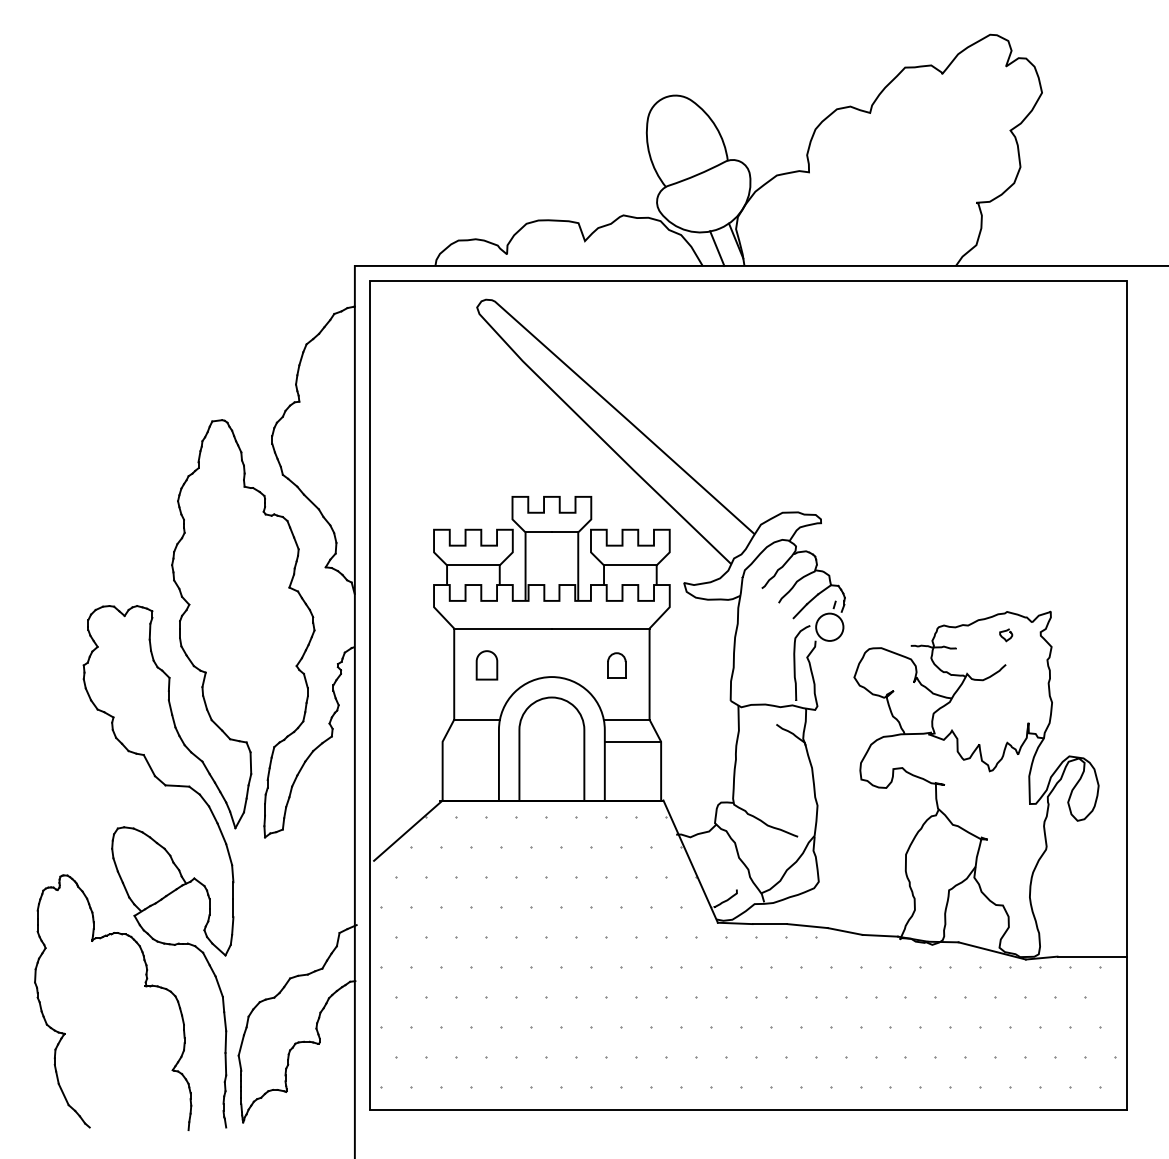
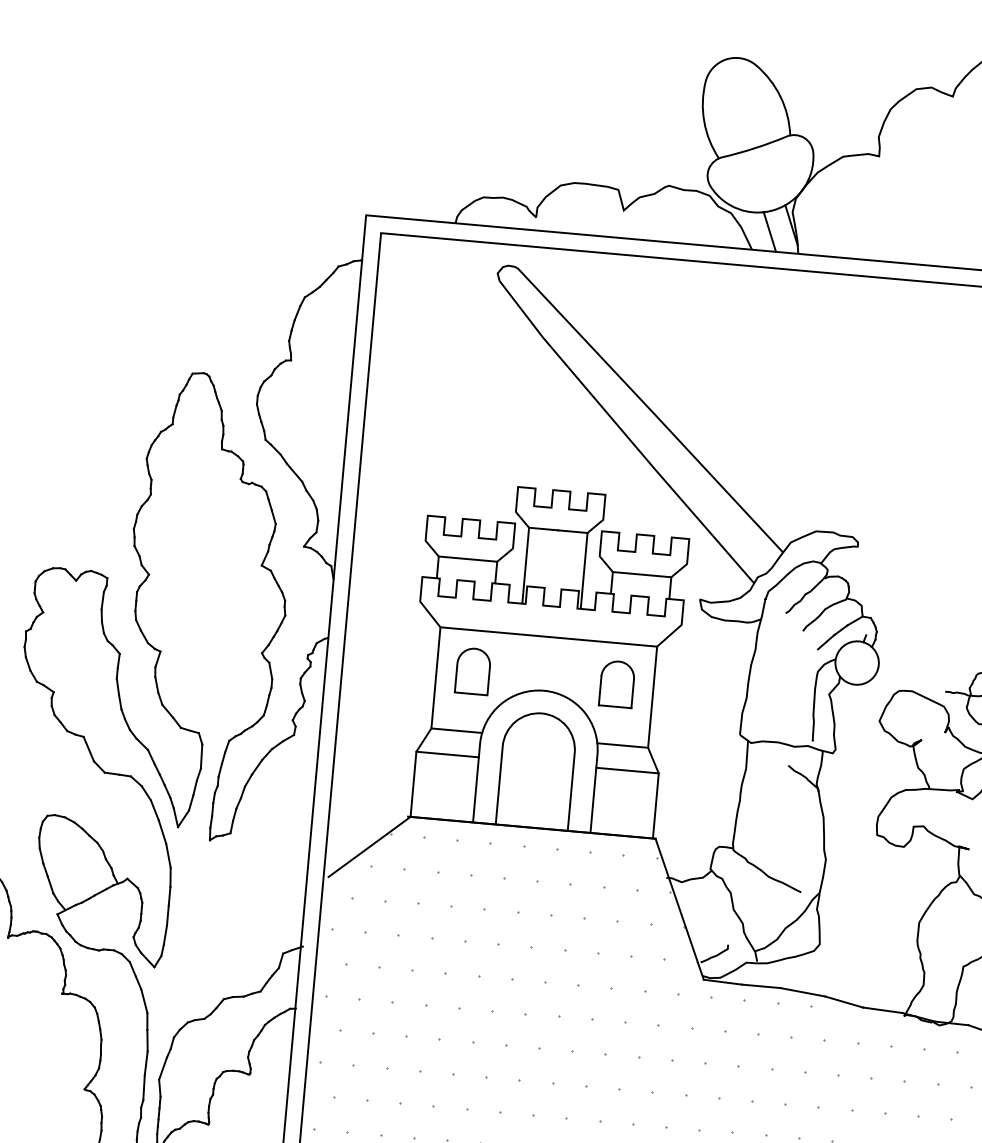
circle: (829, 626) -> (856, 662), size x1.43
part: (486, 665) -> (472, 671), size x1.43
part: (616, 665) -> (616, 684), size x1.67
line: (470, 741) -> (447, 754), added

